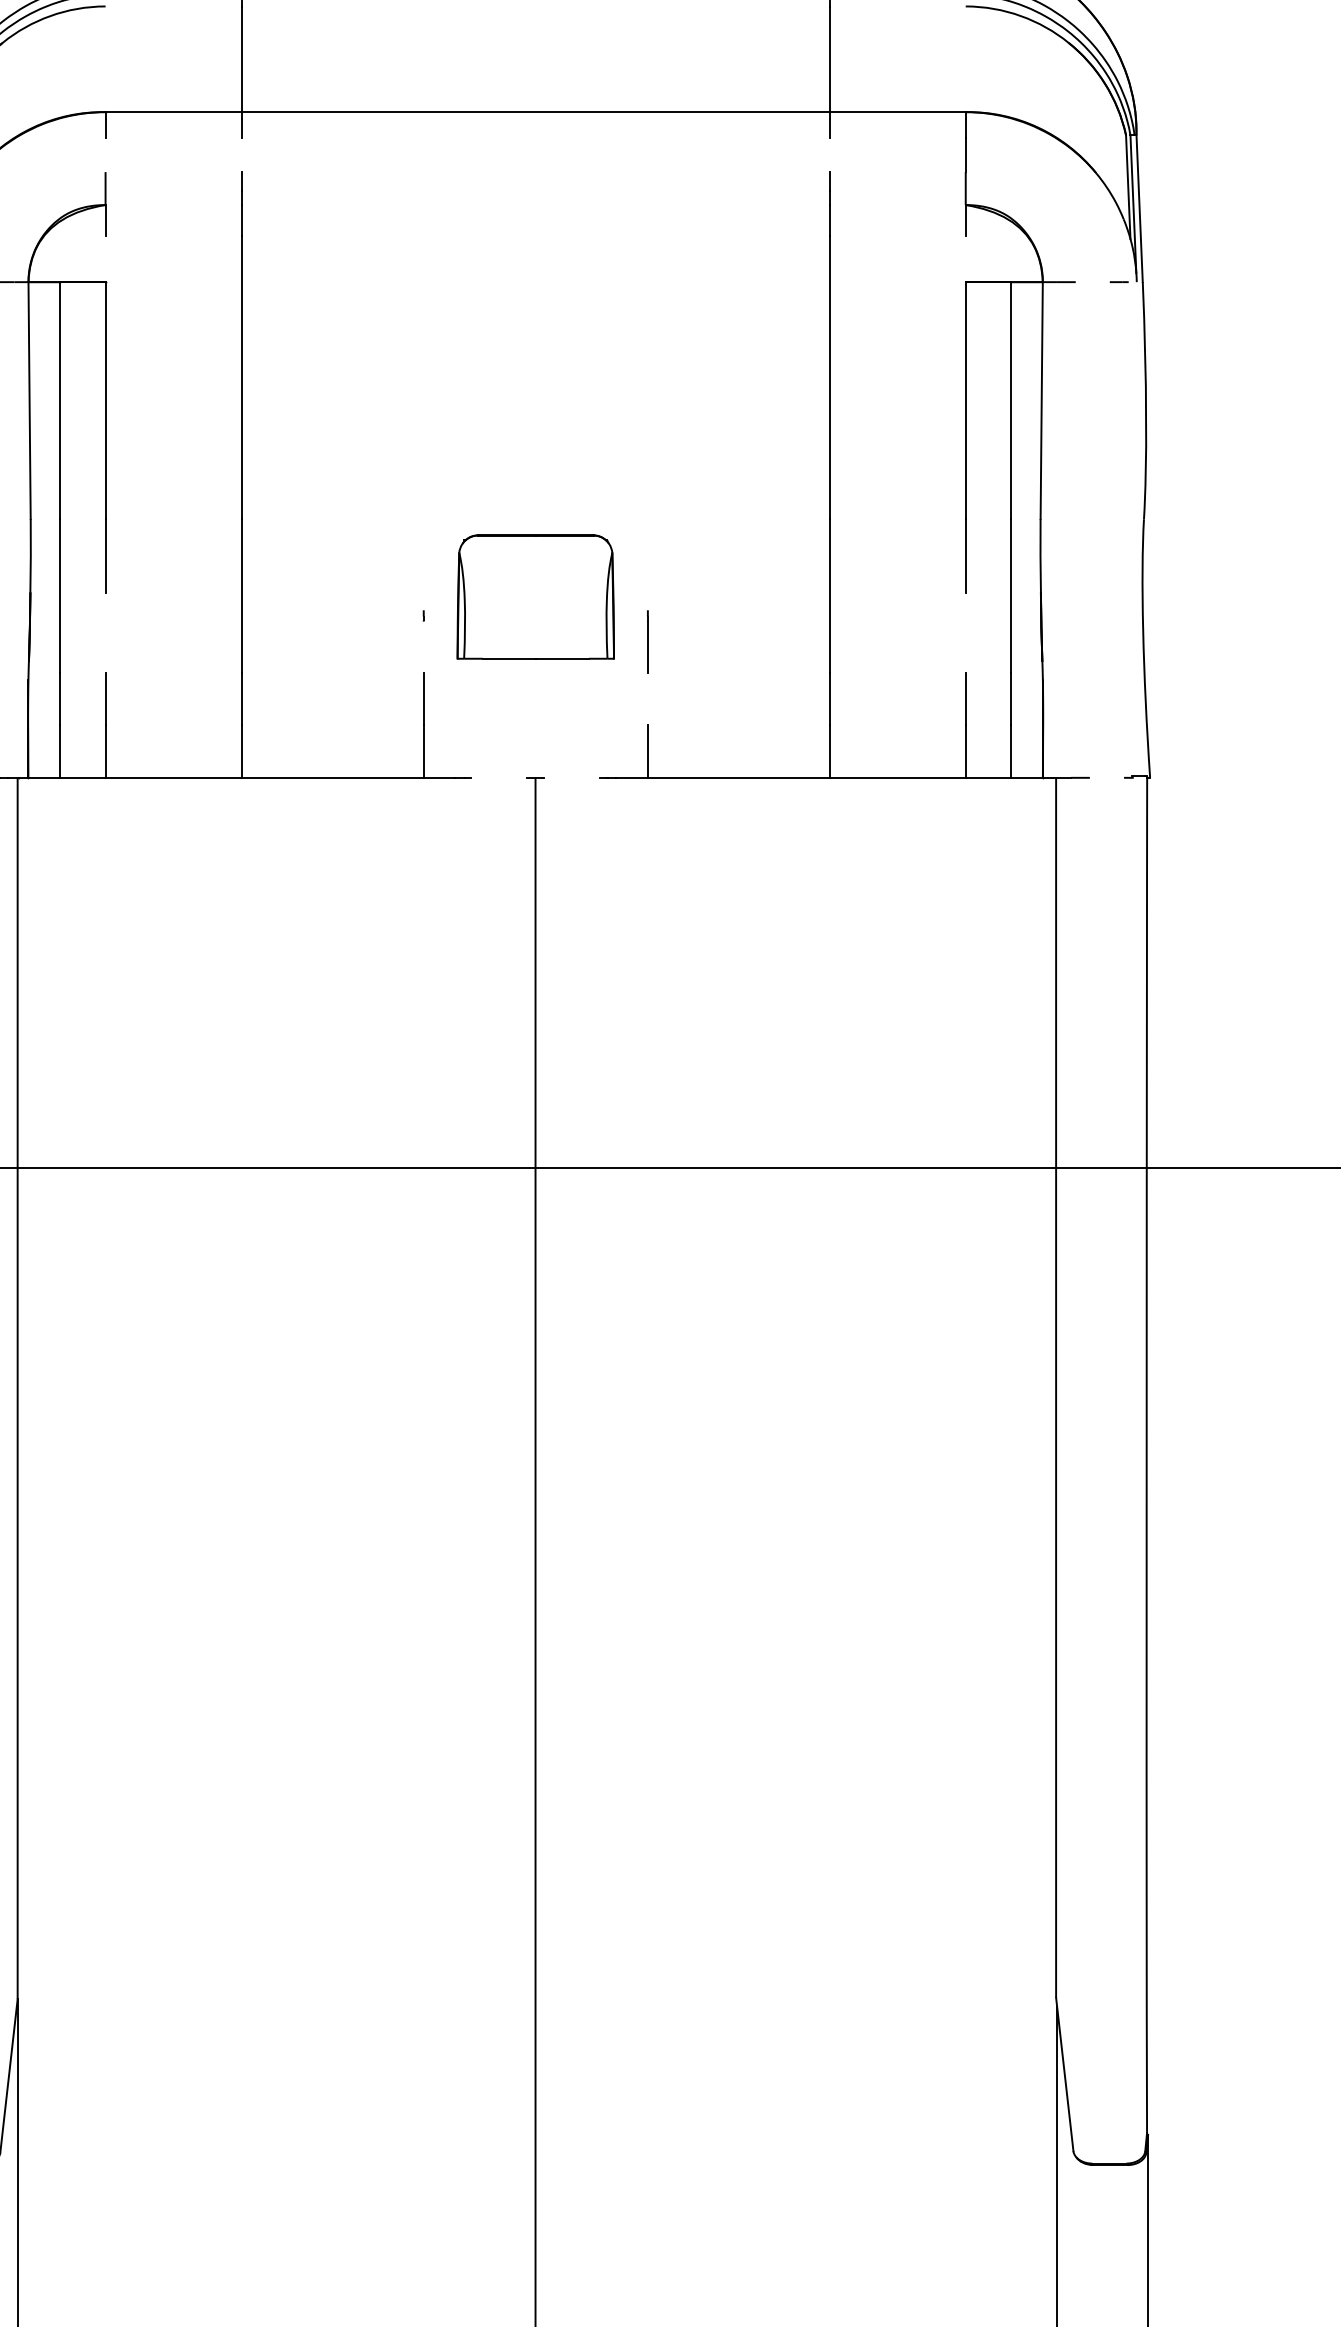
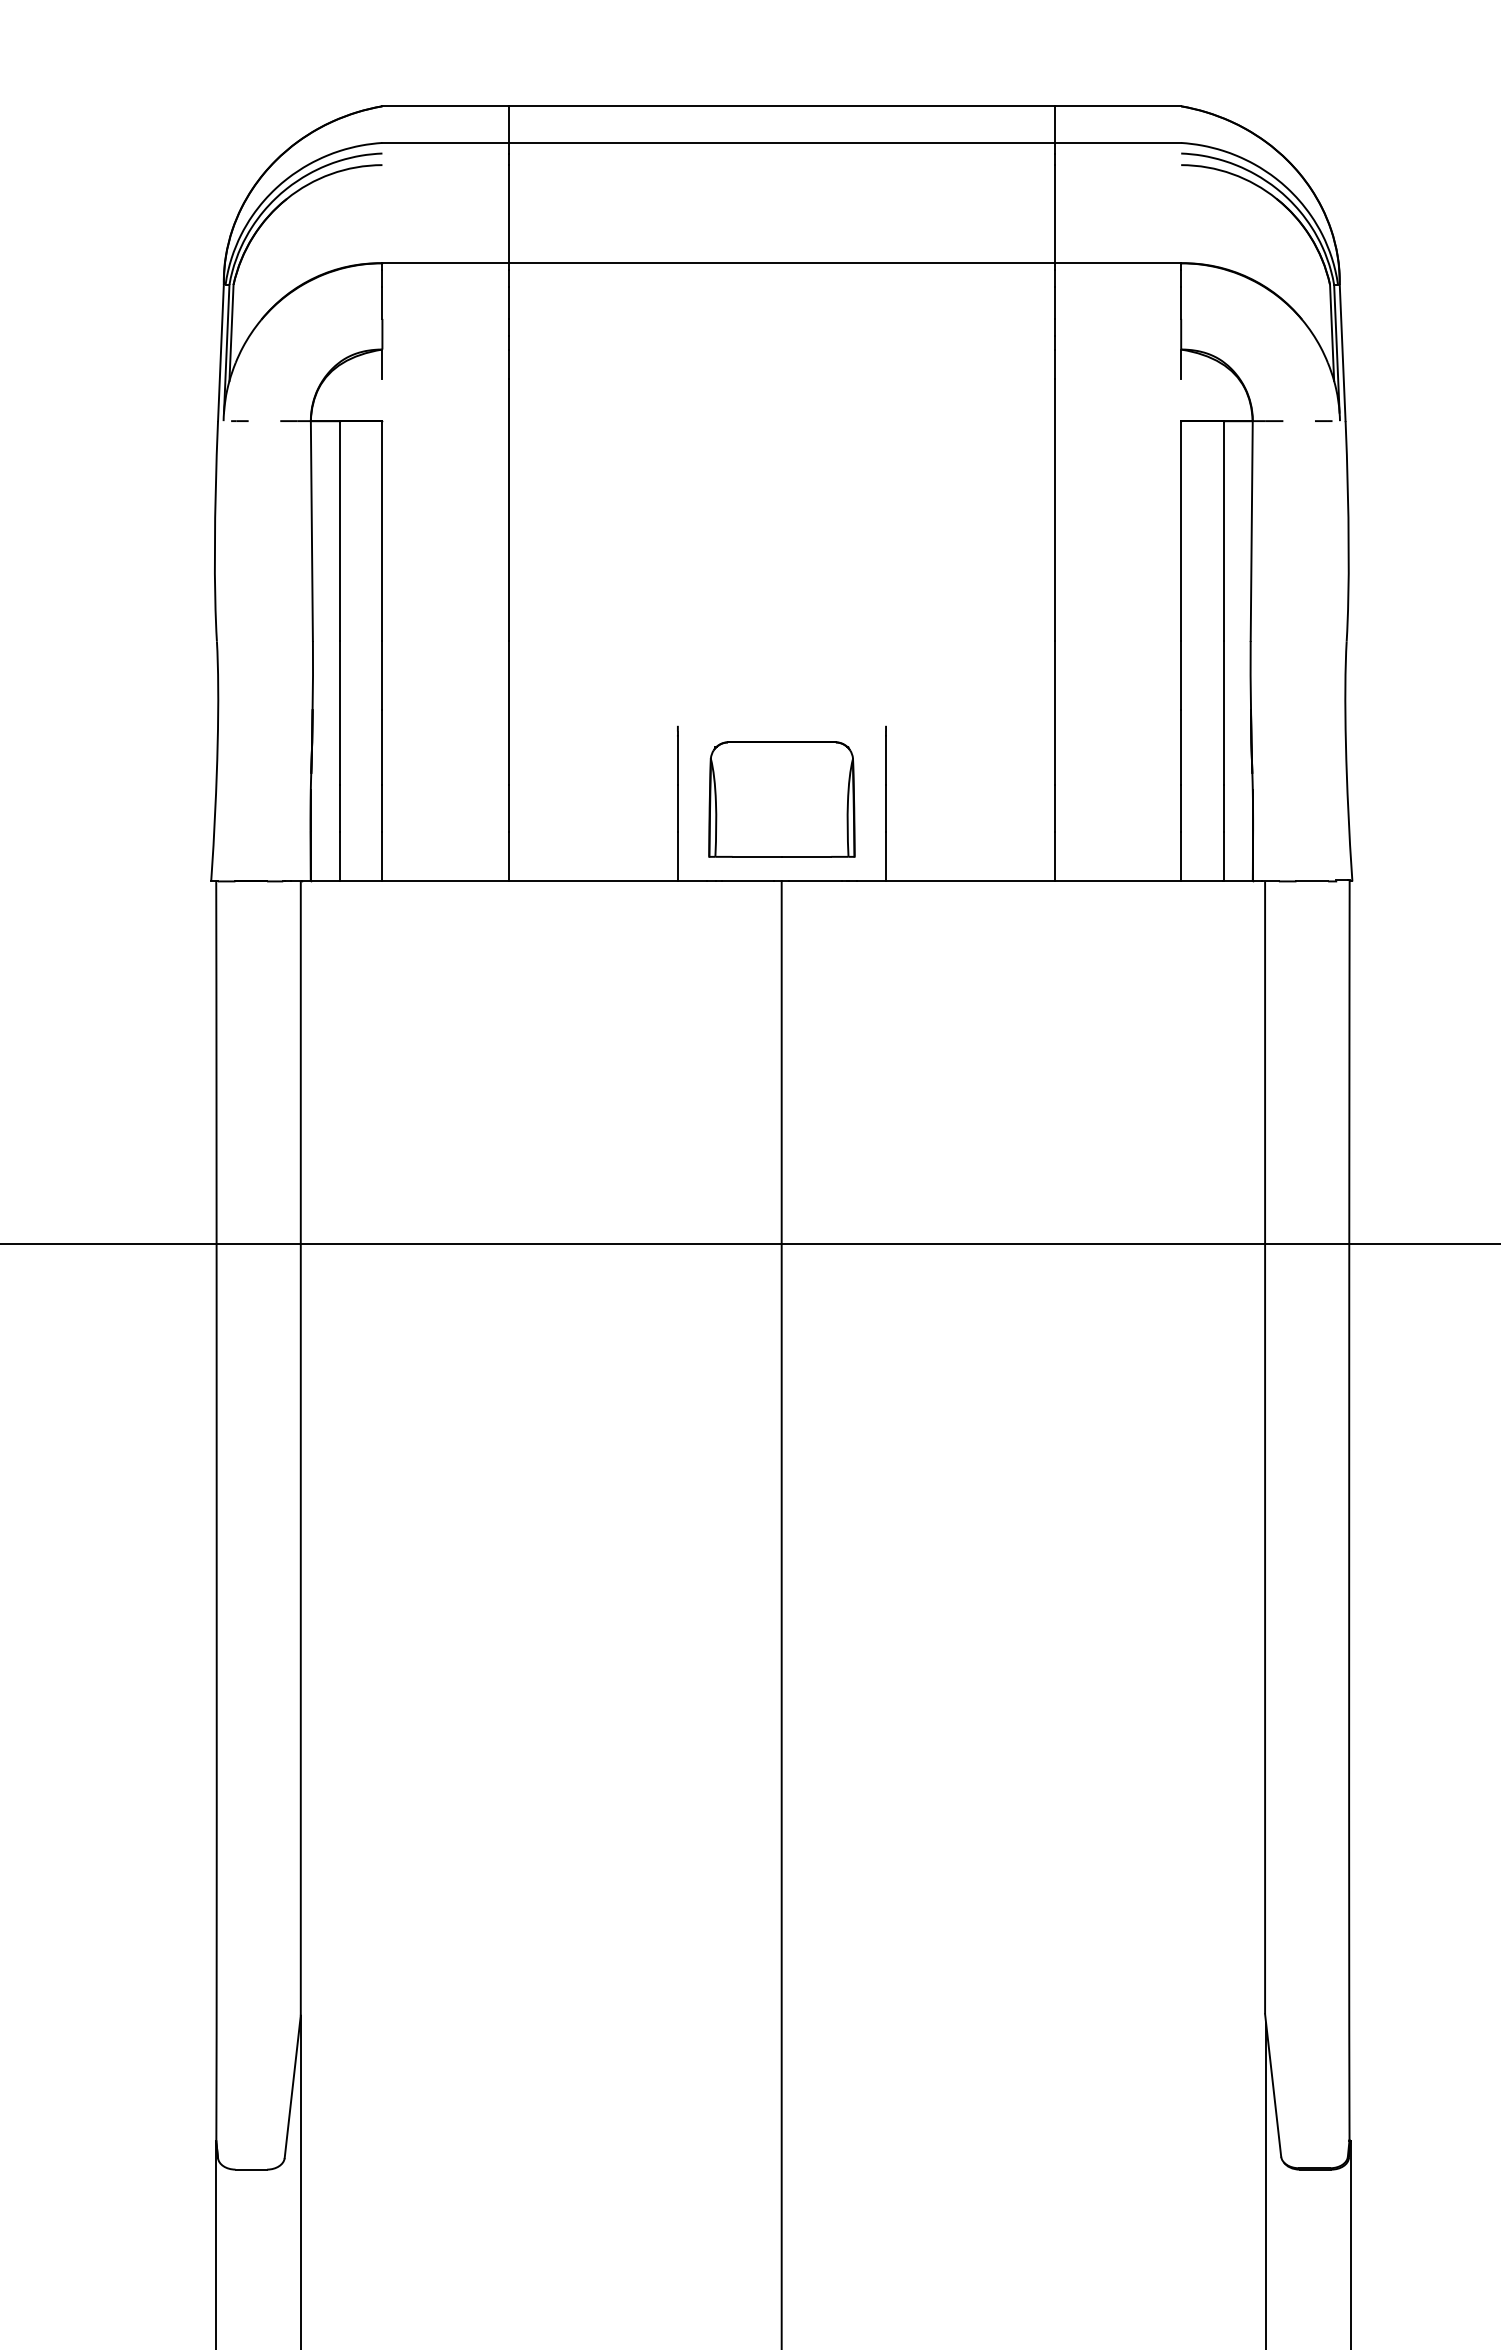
line: (105, 154) -> (382, 302), added
line: (241, 154) -> (508, 302), added
line: (829, 154) -> (1054, 302), added
part: (535, 596) -> (781, 799), moved
line: (105, 632) -> (382, 746), added
line: (966, 632) -> (1181, 746), added
line: (423, 647) -> (677, 760), added
line: (648, 699) -> (886, 808), added
line: (498, 777) -> (747, 881), added
line: (571, 777) -> (815, 881), added
line: (1107, 777) -> (1312, 881), added

